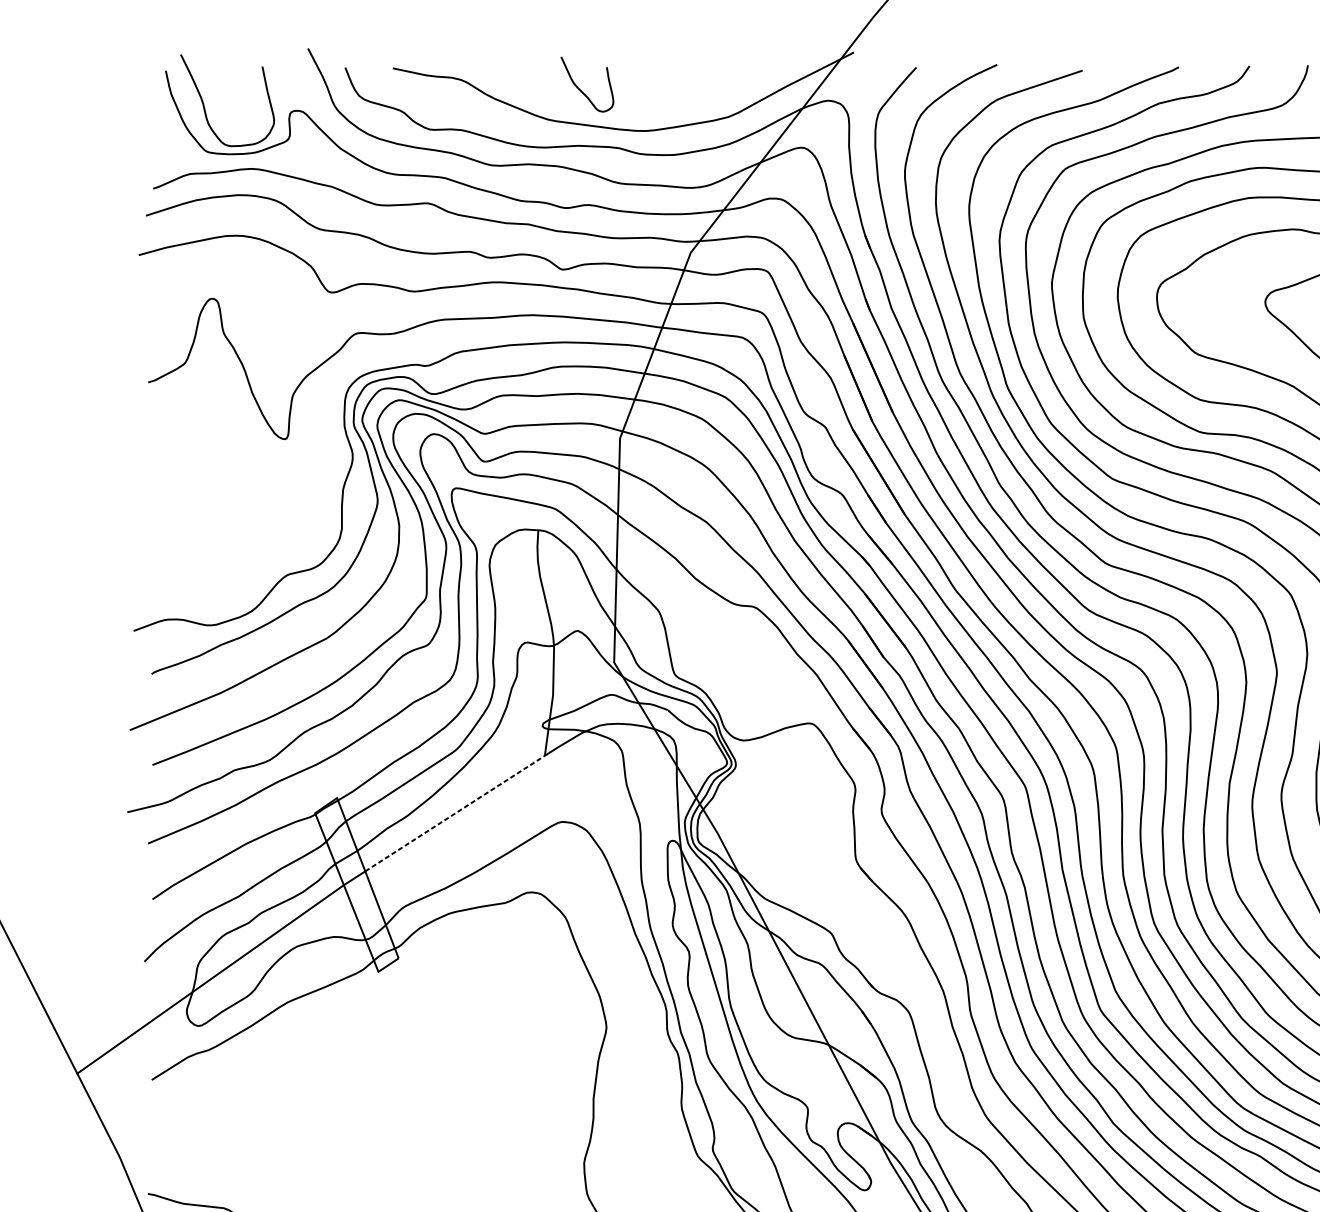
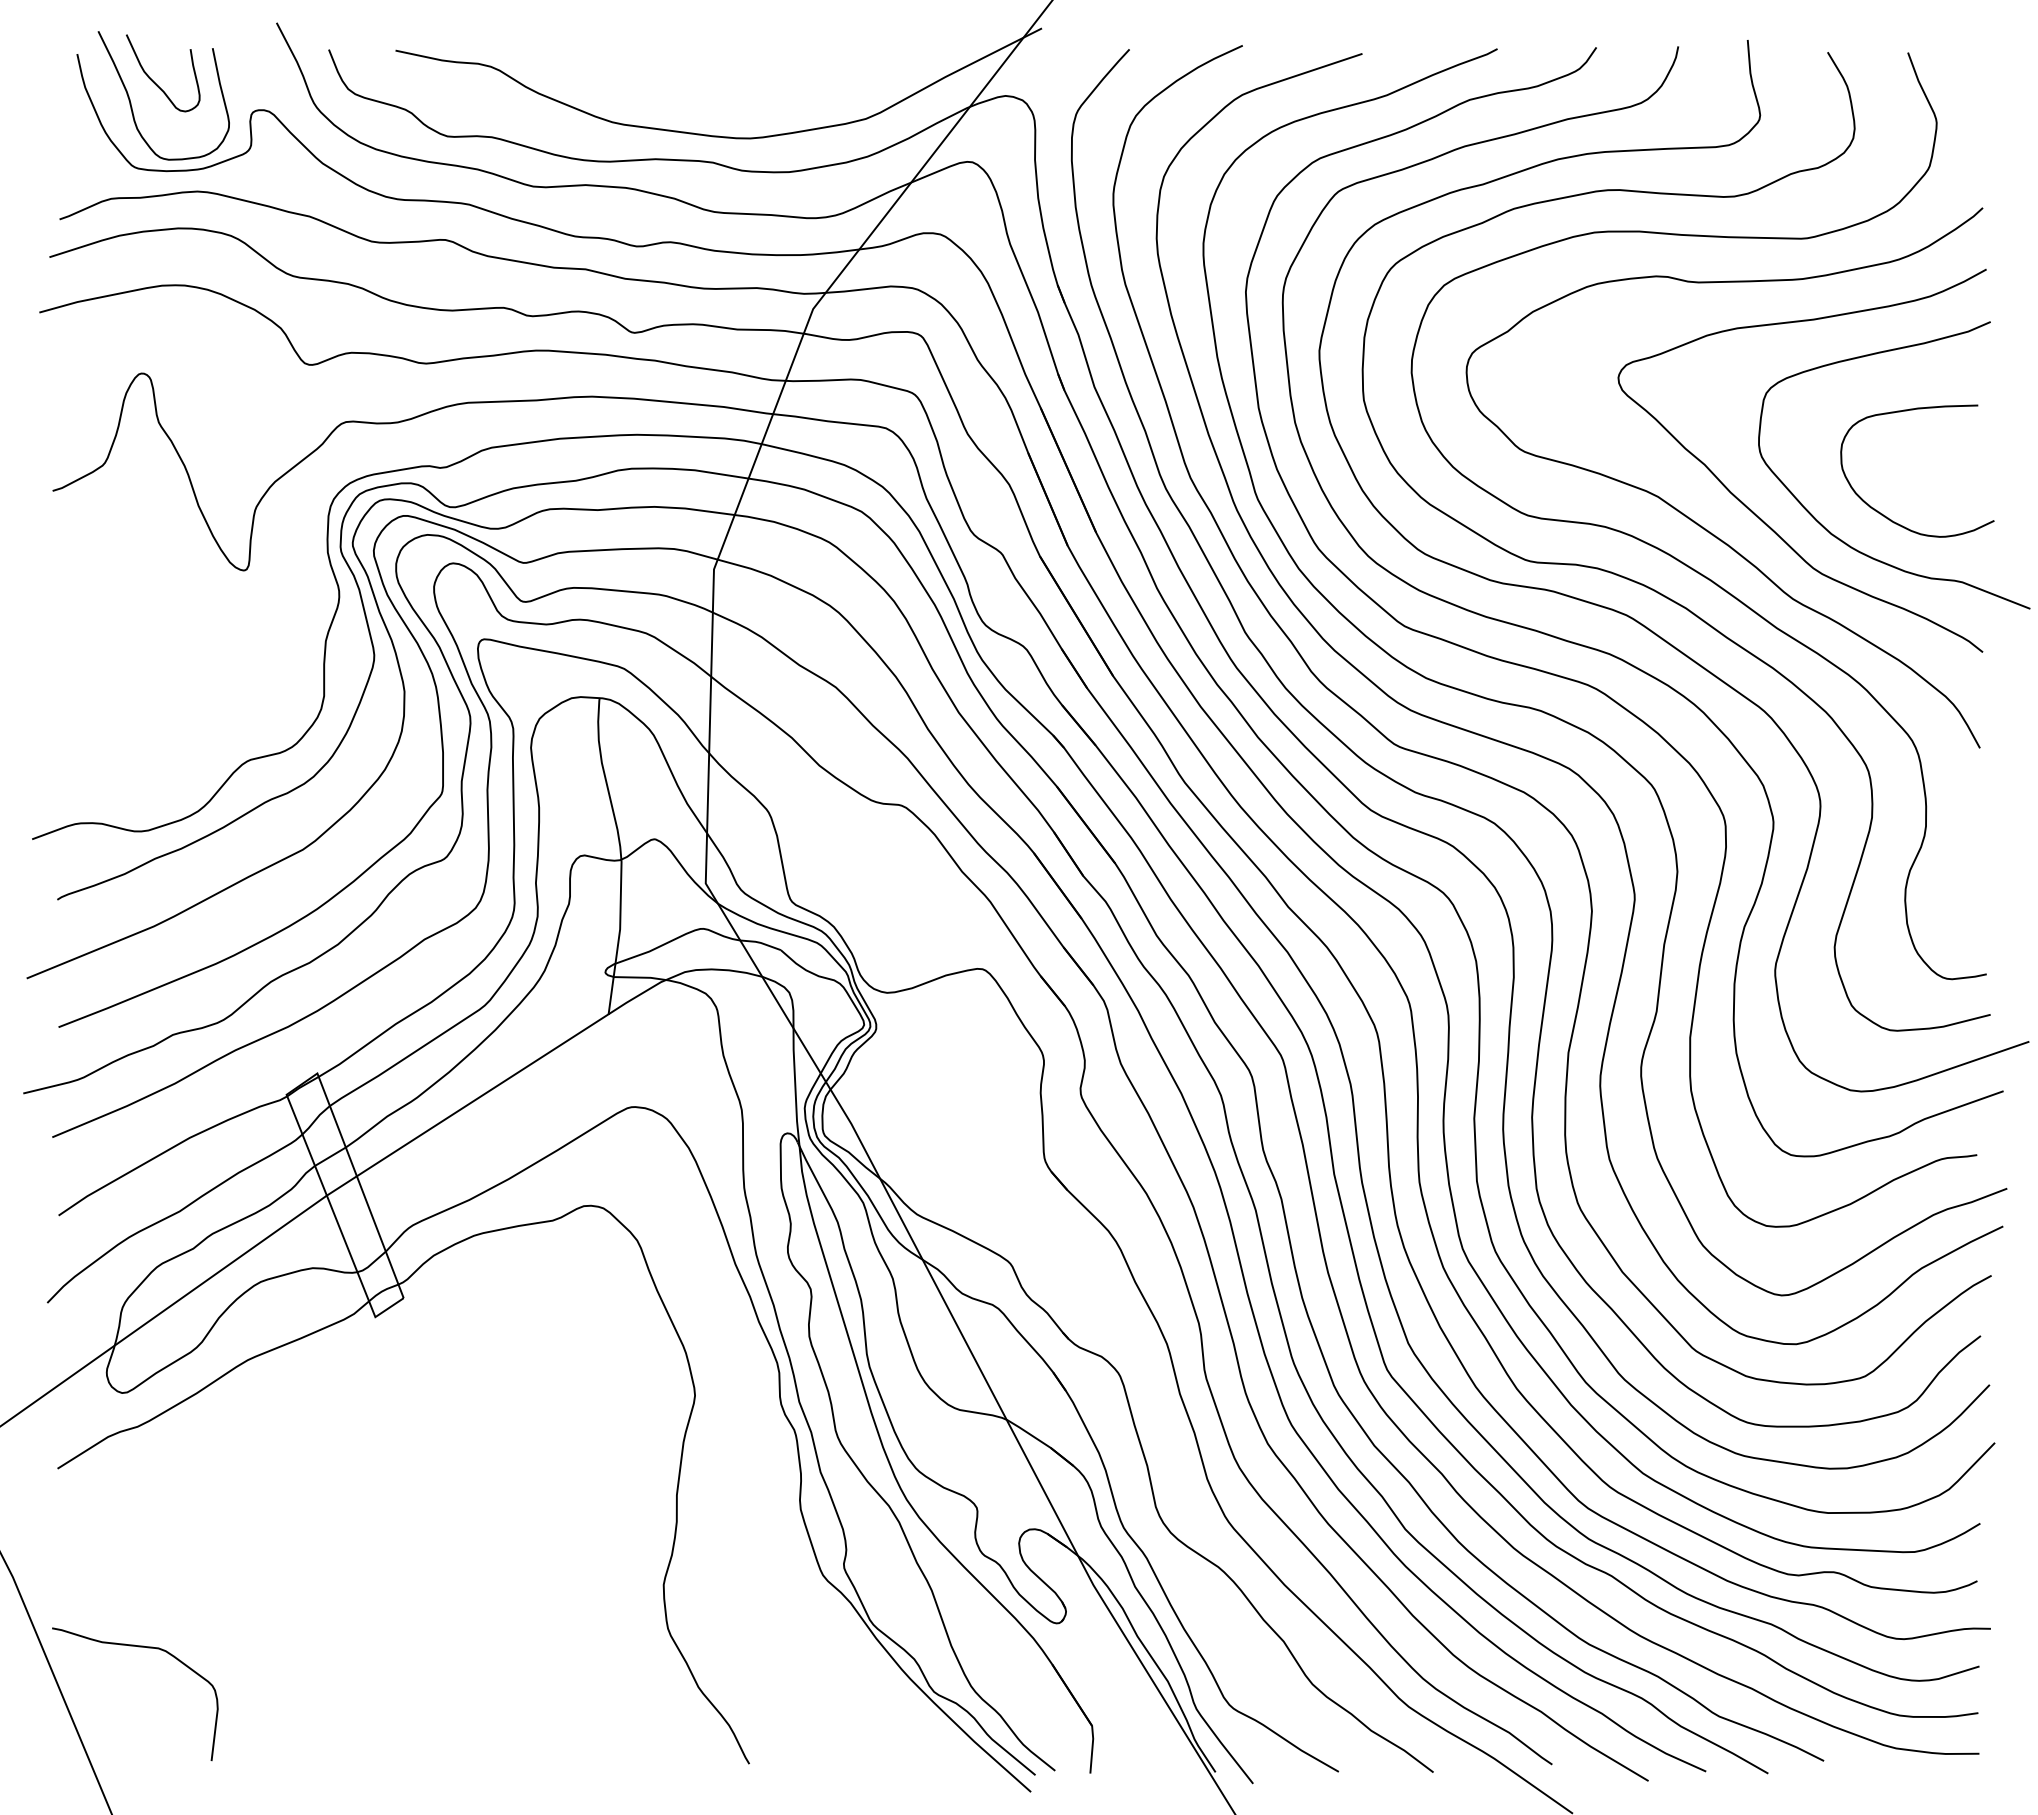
curve: (581, 90) -> (154, 81), moved
line: (454, 813) -> (482, 1095), dashed -> solid

